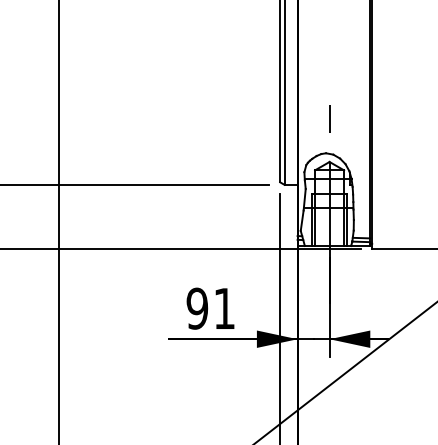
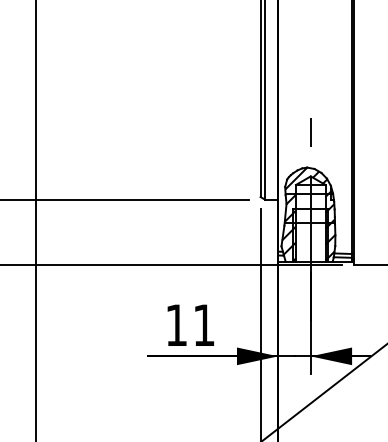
hatch: (327, 199) -> (308, 214), added
text: (197, 308) -> (176, 325), 91 -> 11

